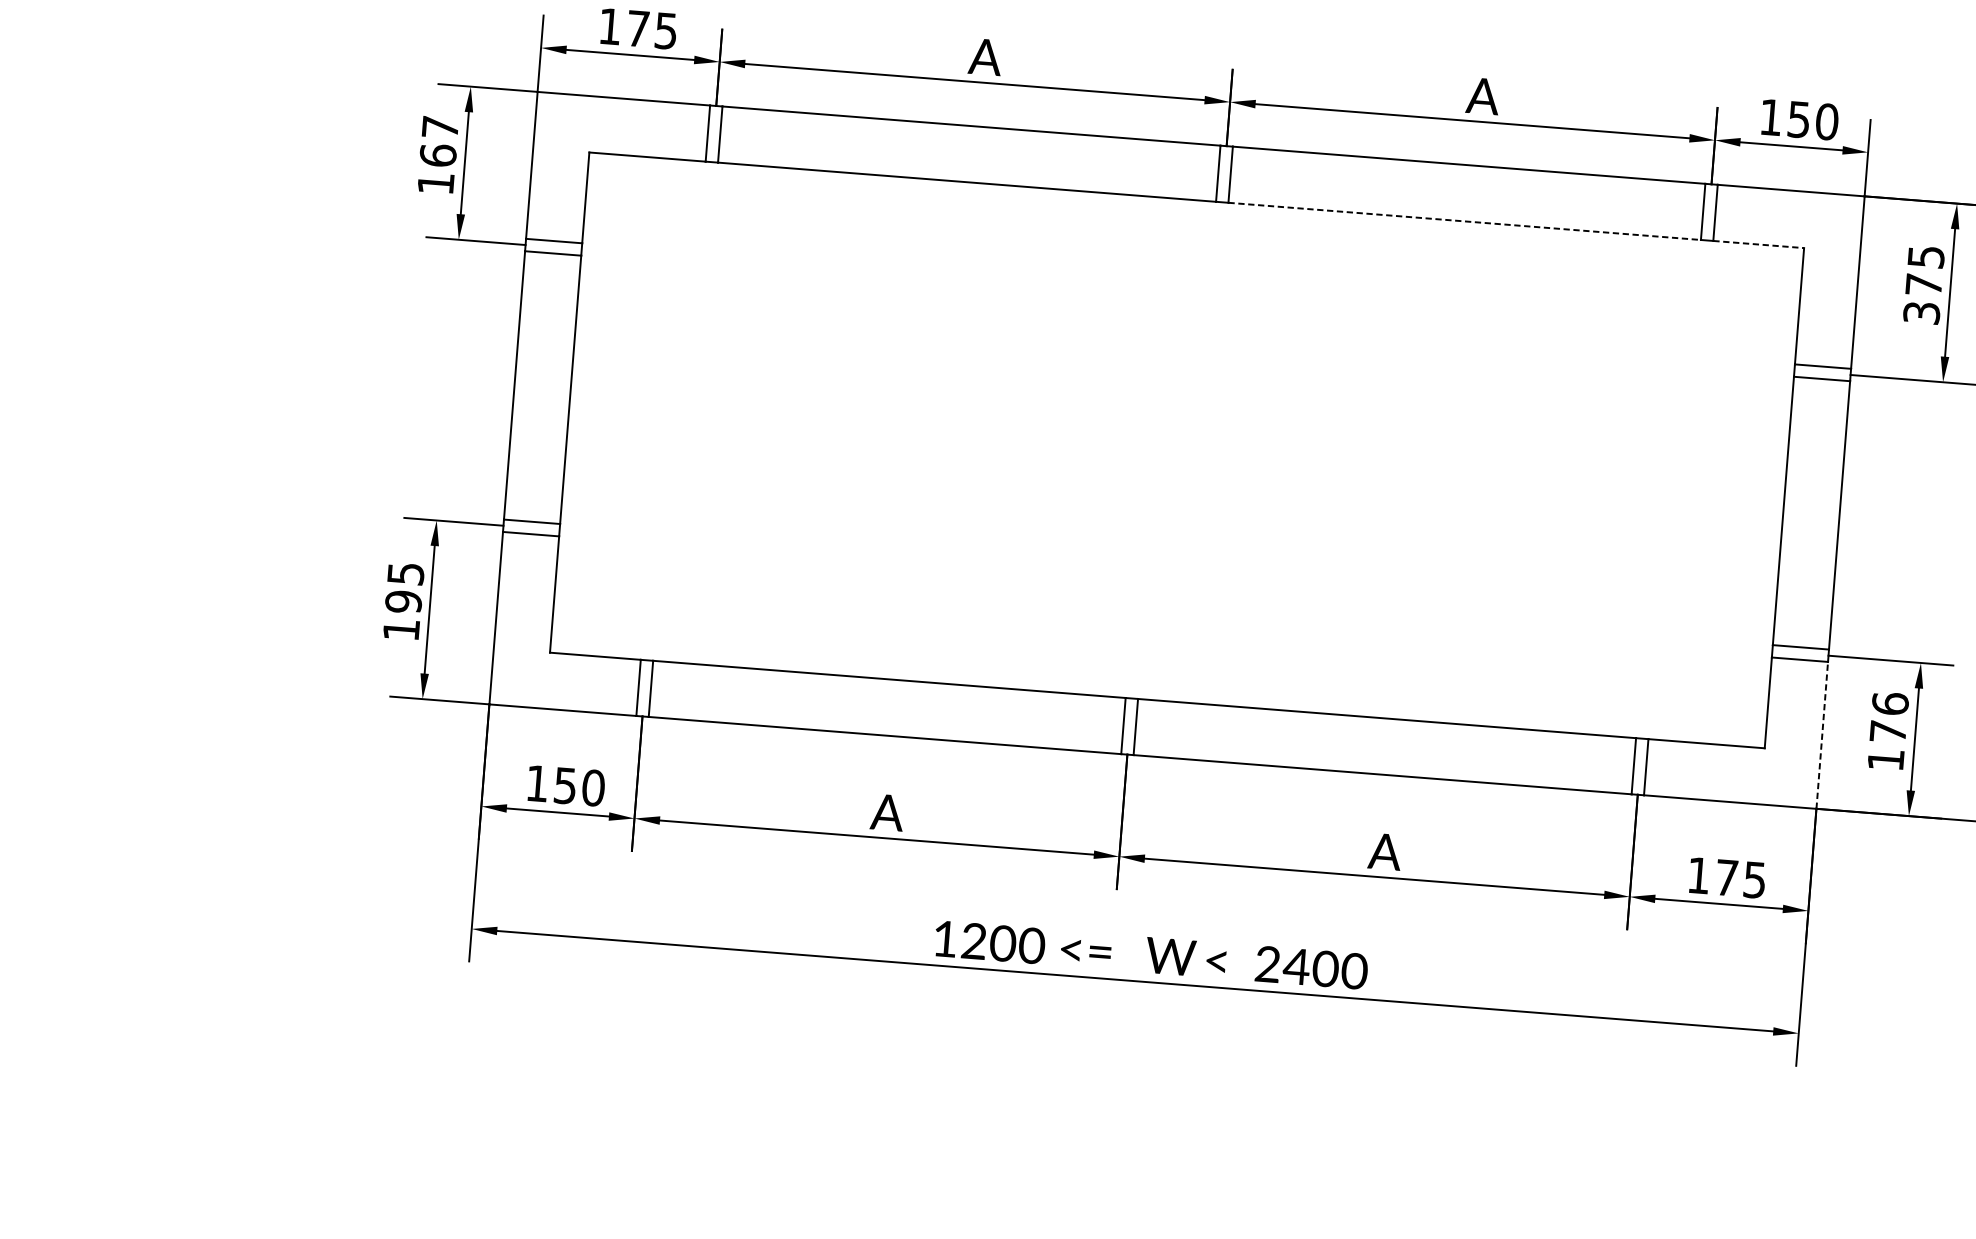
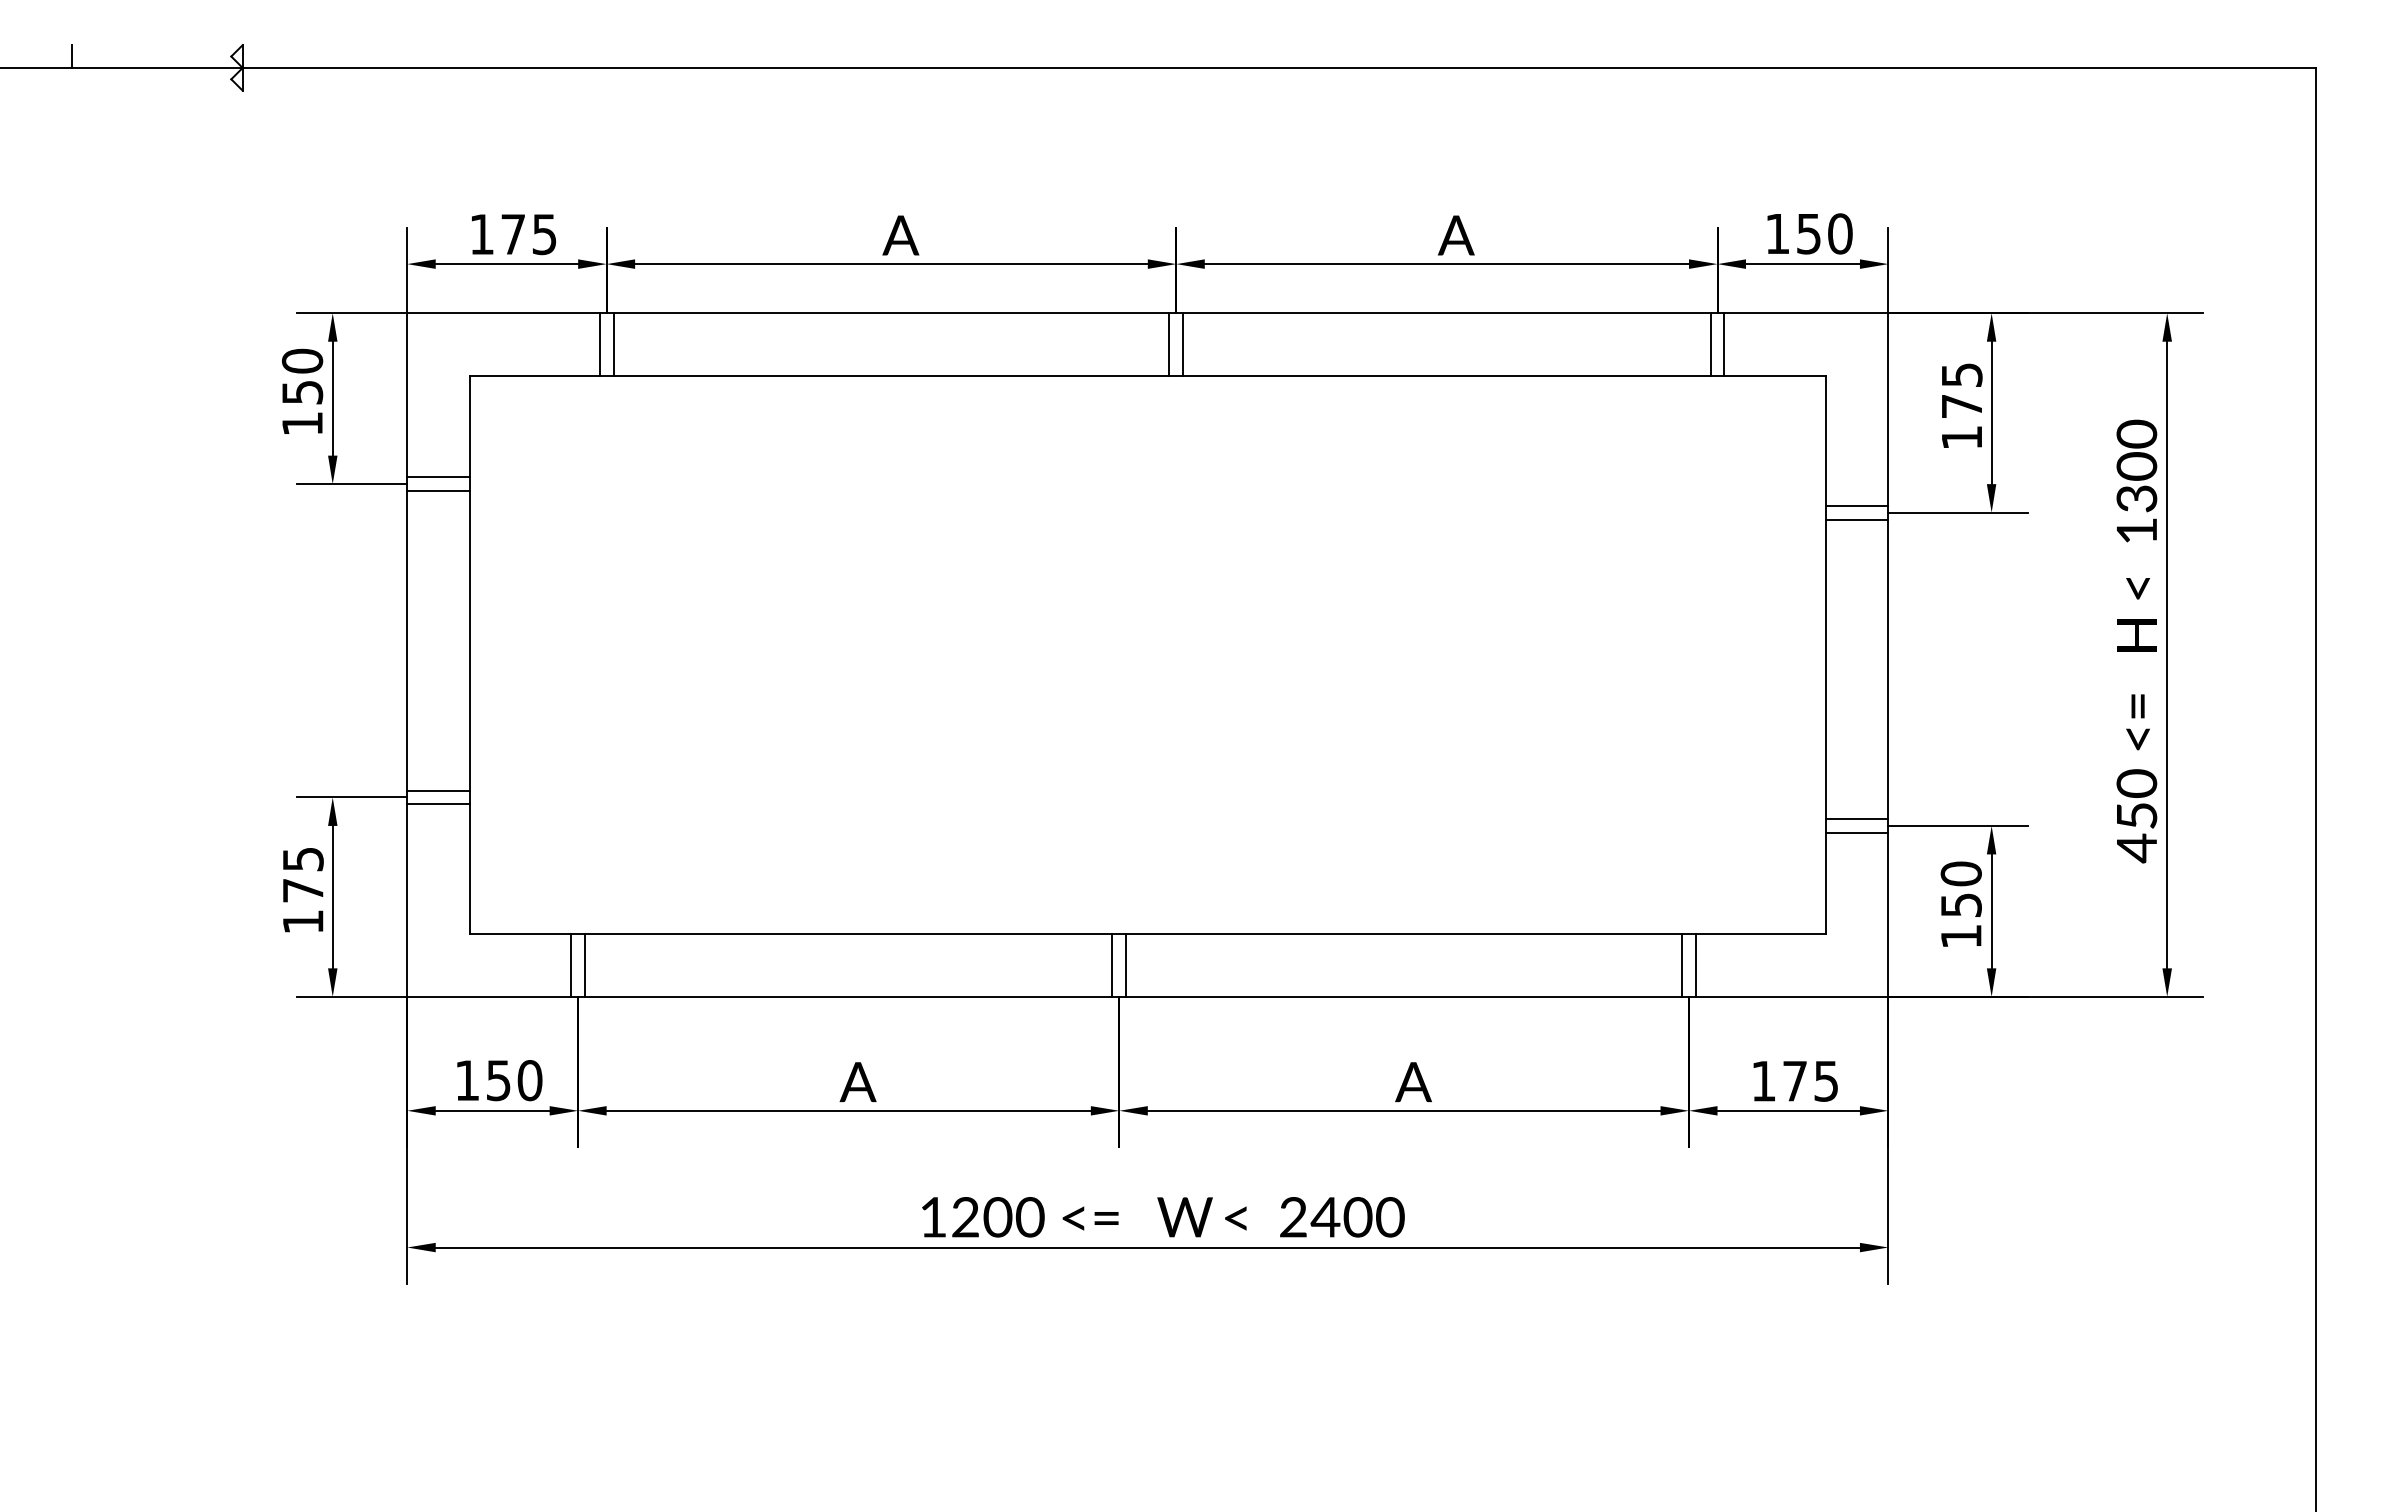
text: (439, 141) -> (302, 376), 167 -> 150
line: (1464, 220) -> (1446, 375), dashed -> solid
line: (1759, 244) -> (1775, 375), dashed -> solid
text: (1921, 312) -> (1961, 437), 375 -> 175
text: (403, 601) -> (302, 890), 195 -> 175
text: (1888, 716) -> (1960, 888), 176 -> 150
line: (1822, 735) -> (1888, 914), dashed -> solid

